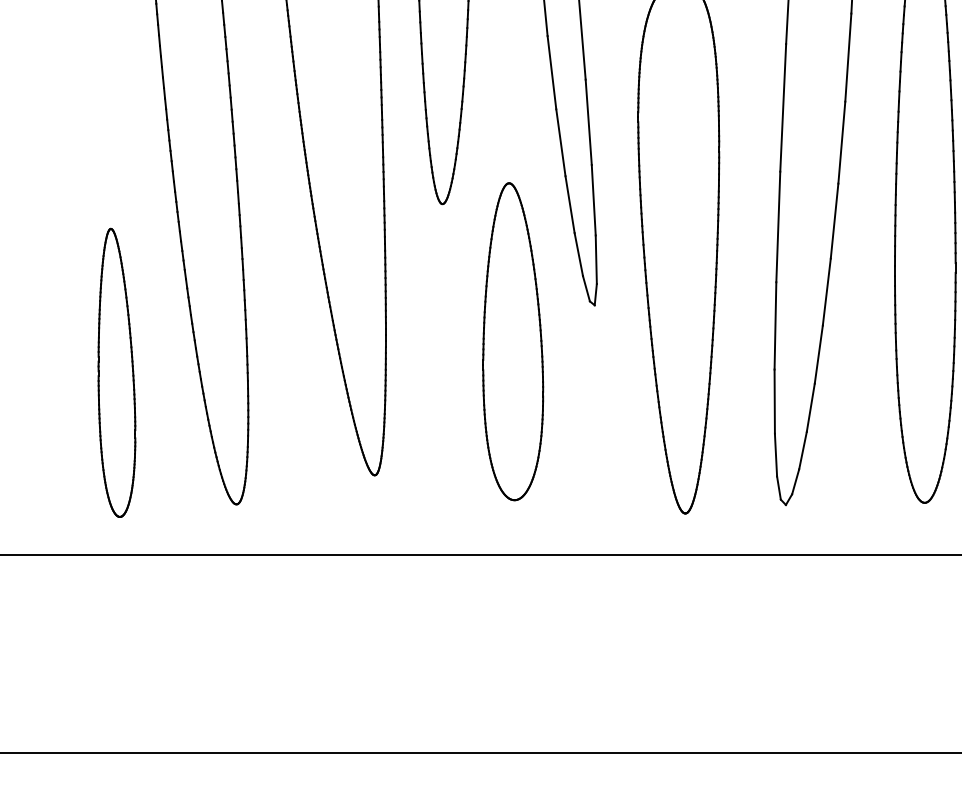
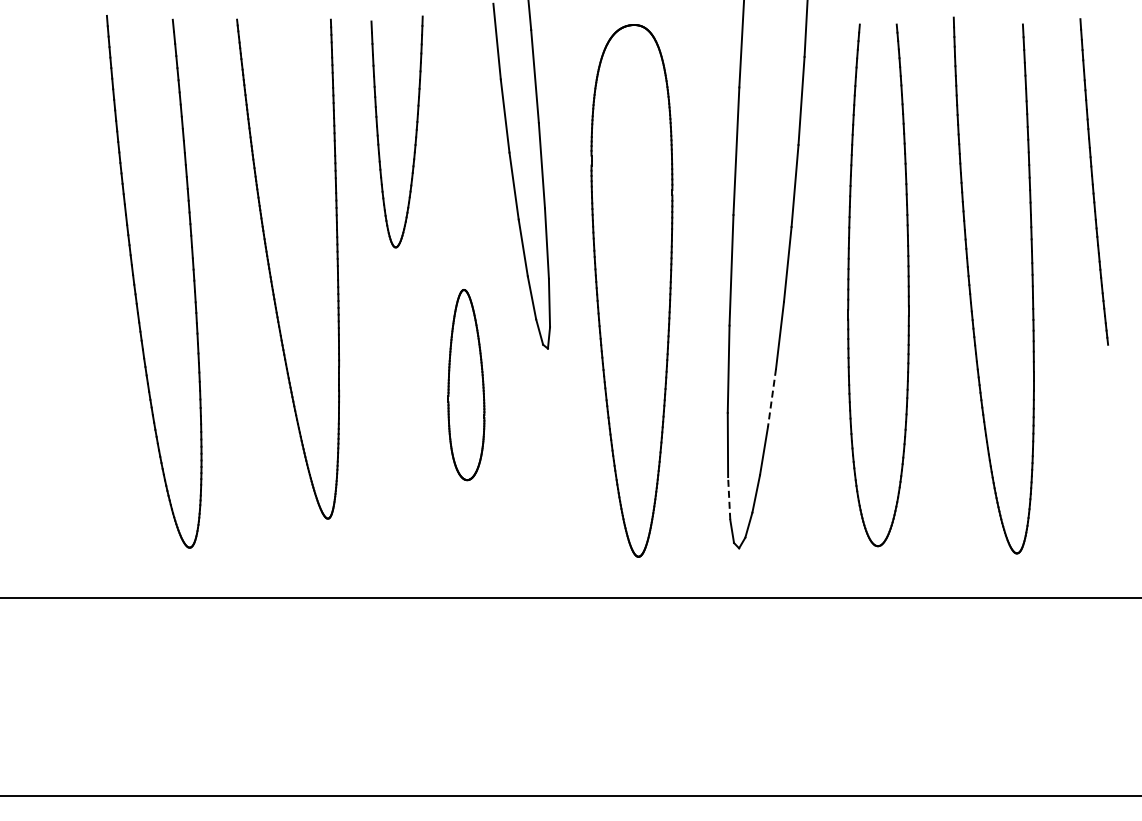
part: (513, 341) -> (466, 384), size x0.6
line: (818, 355) -> (771, 398), solid -> dashed
part: (116, 373) -> (69, 416), removed
line: (776, 454) -> (729, 497), solid -> dashed

